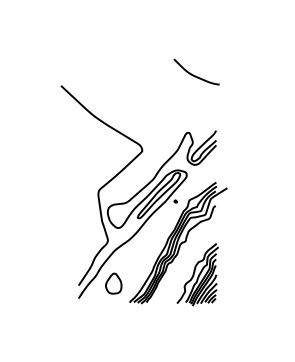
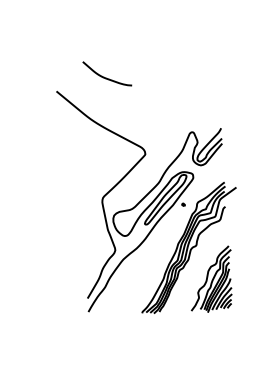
curve: (195, 75) -> (106, 77), moved
part: (113, 283) -> (123, 294), removed

